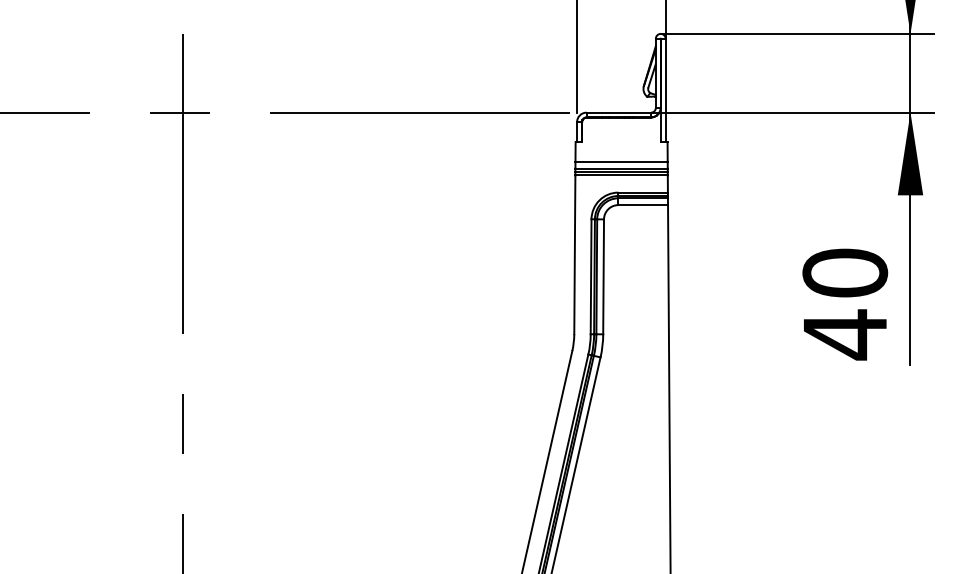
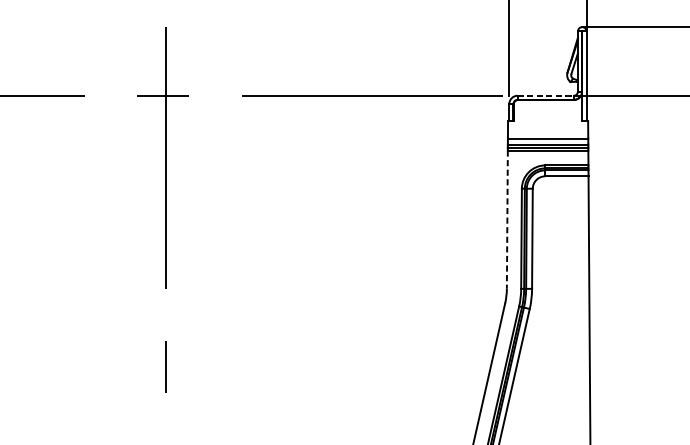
line: (619, 112) -> (546, 95), solid -> dashed
line: (574, 255) -> (507, 220), solid -> dashed

